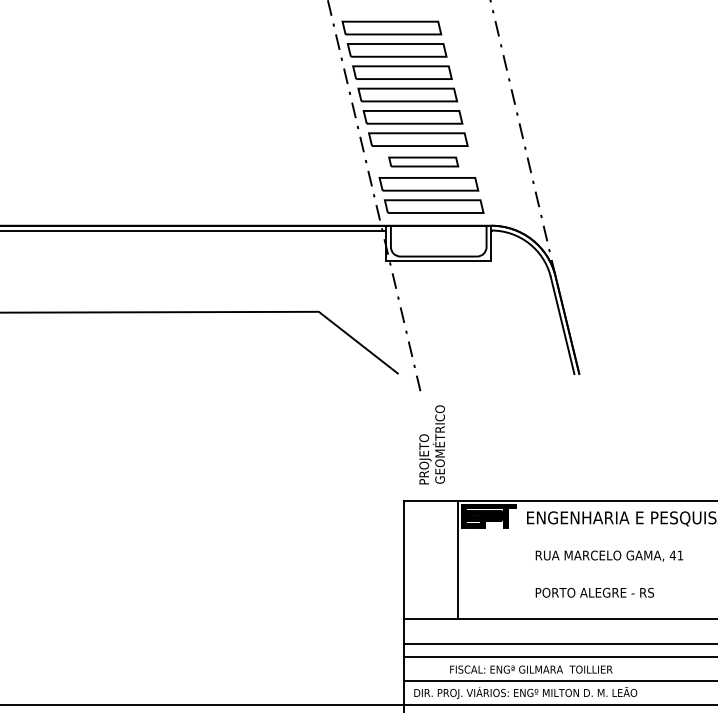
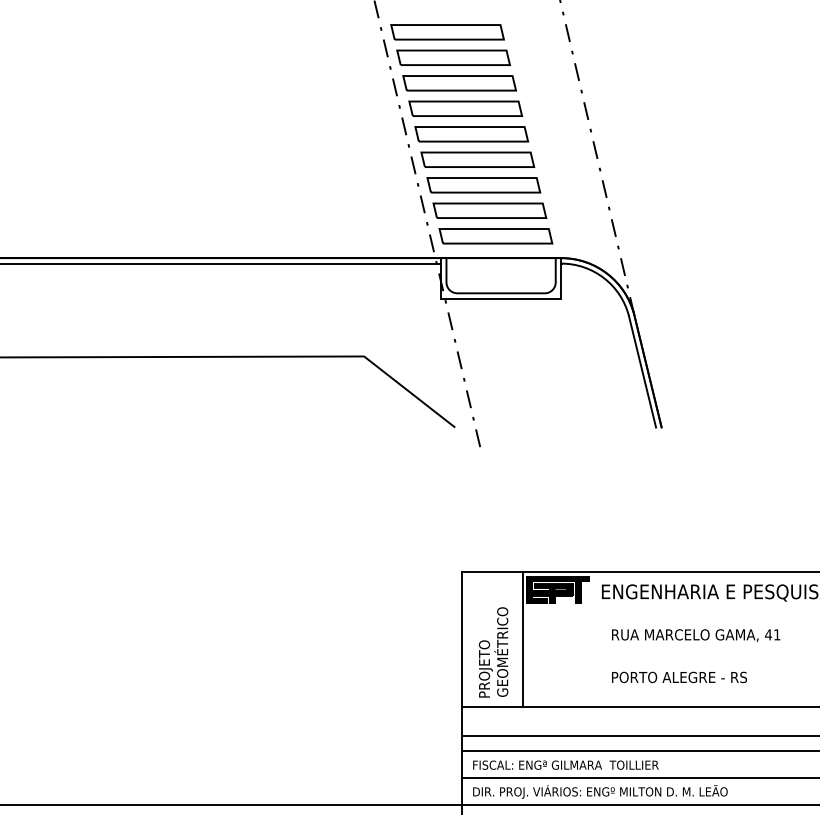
part: (423, 162) -> (483, 185), size x1.43
text: (432, 444) -> (493, 652), moved
text: (531, 669) -> (565, 764), moved

